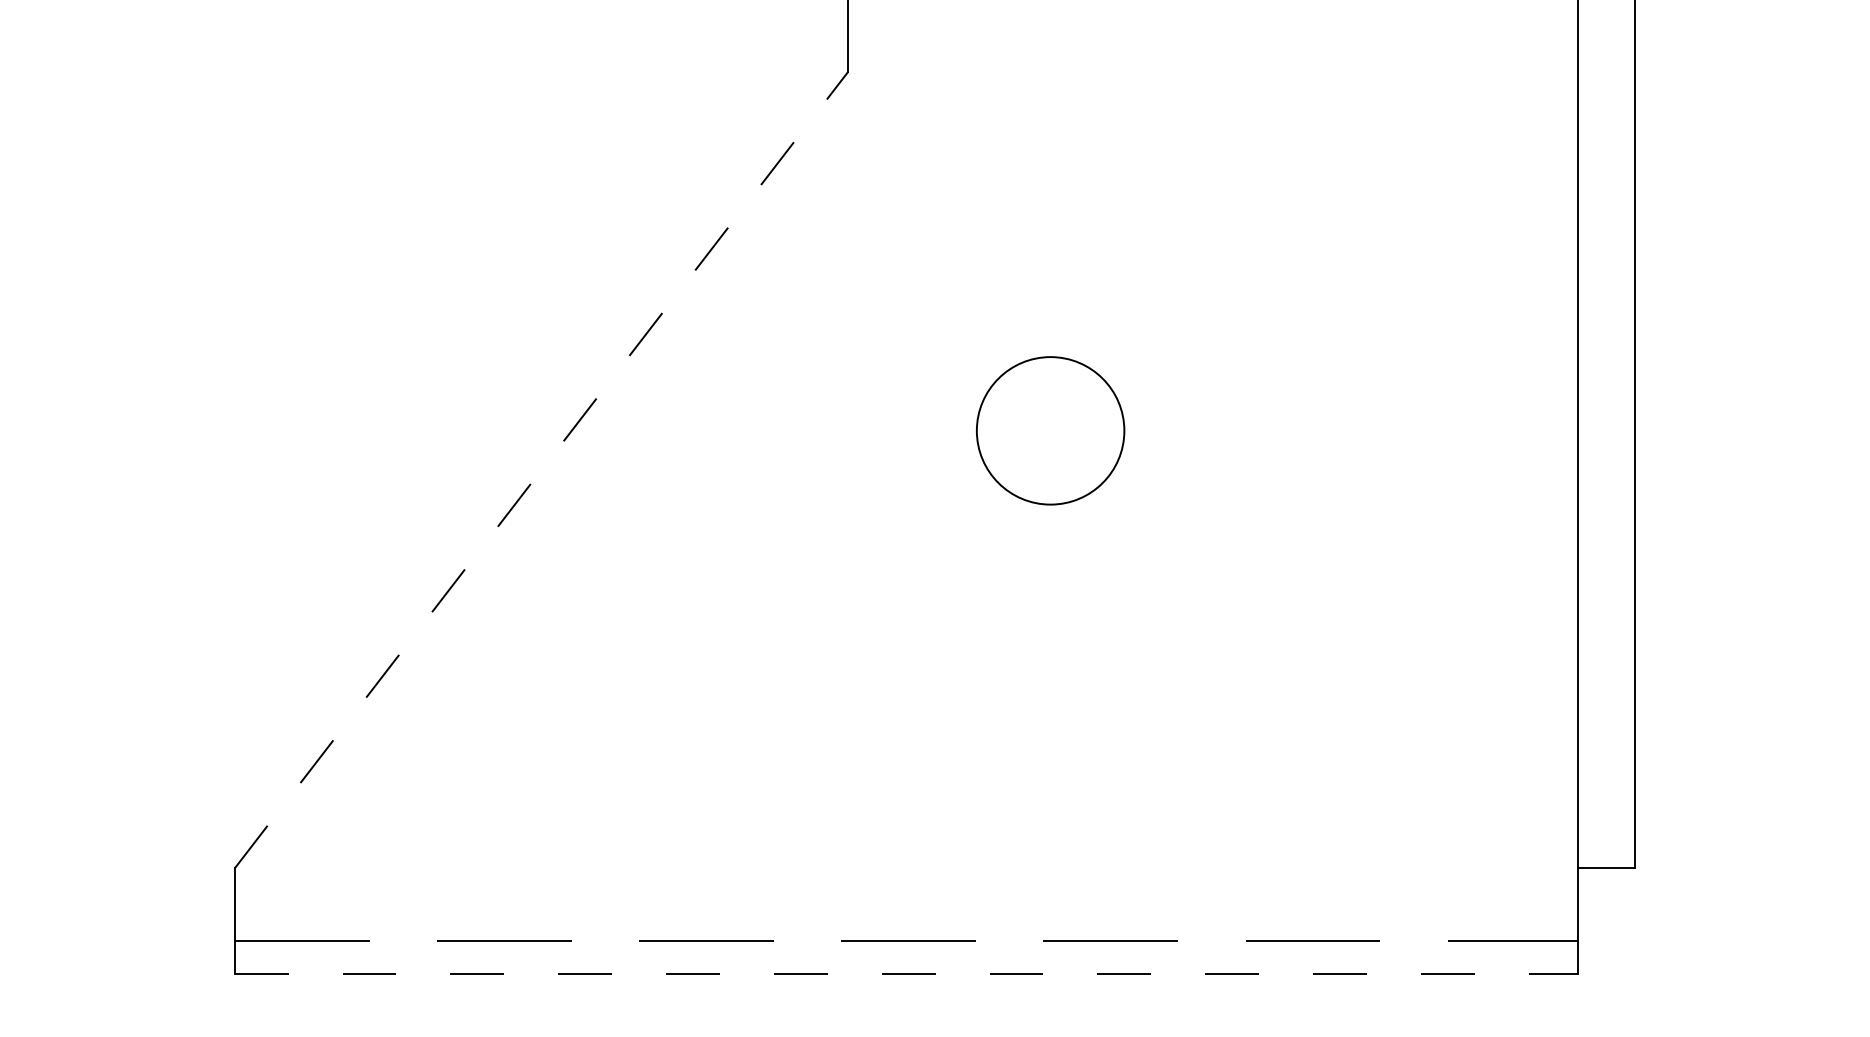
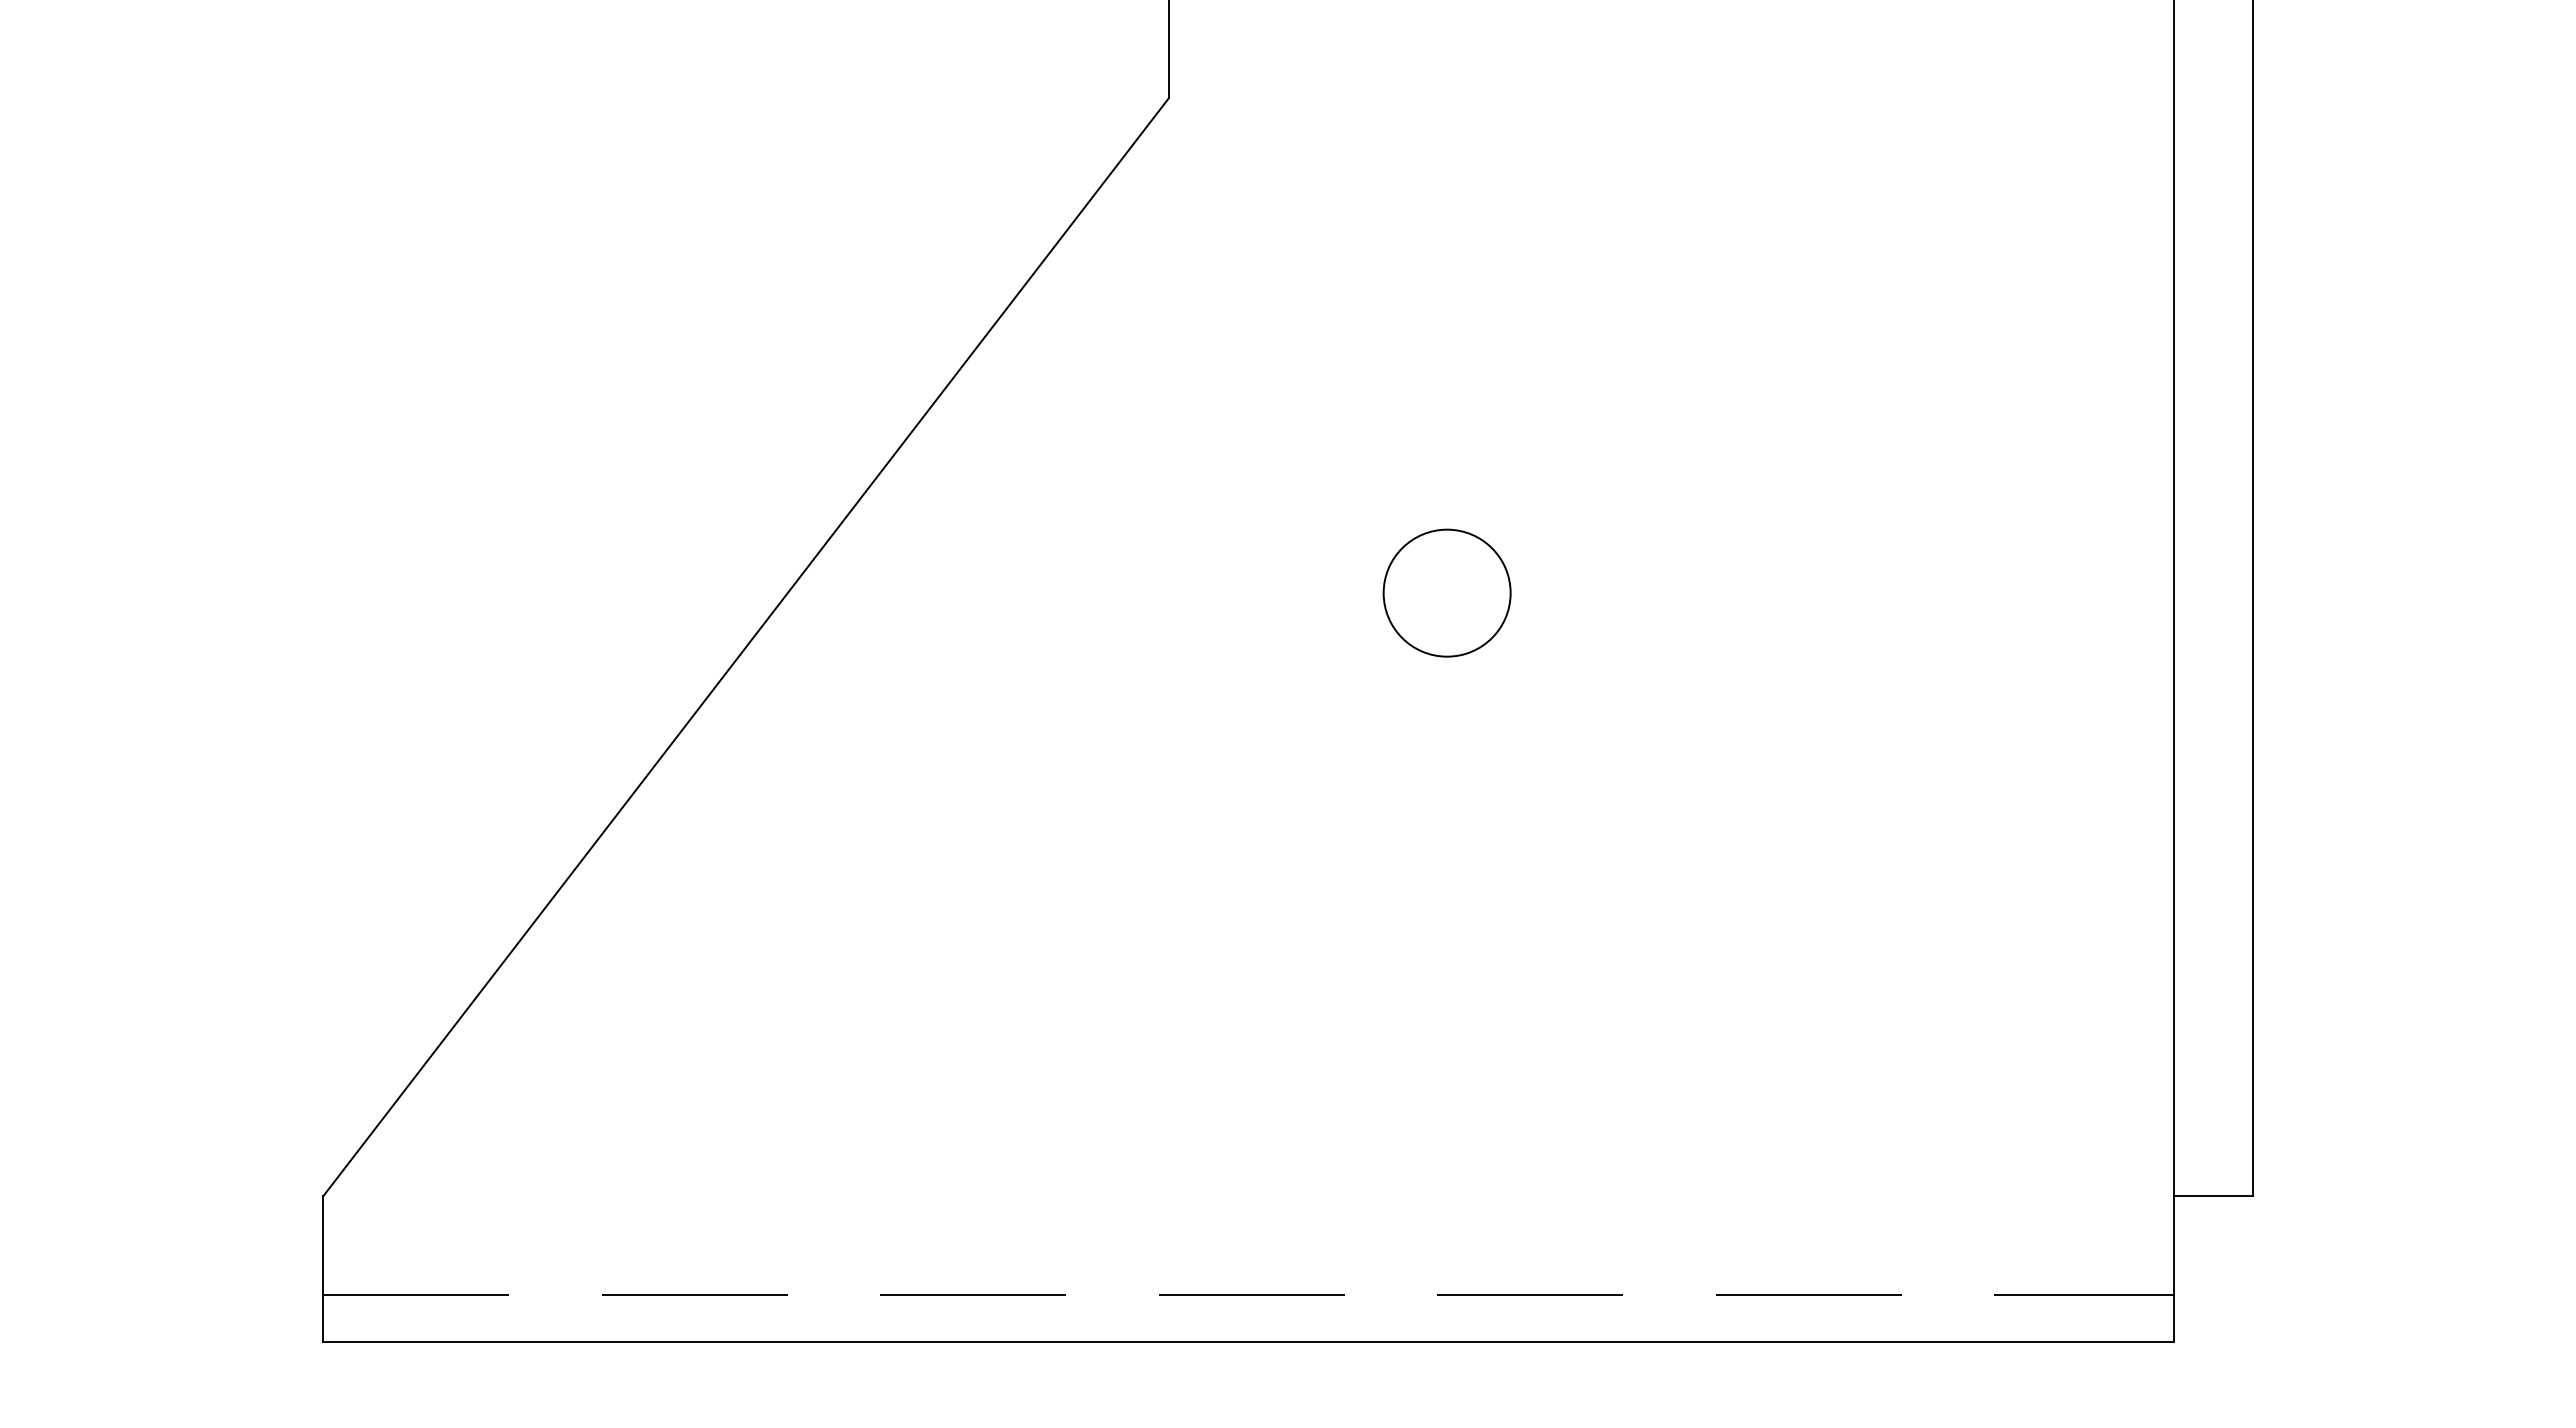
circle: (1050, 430) -> (1446, 592), size x0.62
line: (541, 470) -> (746, 647), dashed -> solid
line: (907, 974) -> (1249, 1341), dashed -> solid

